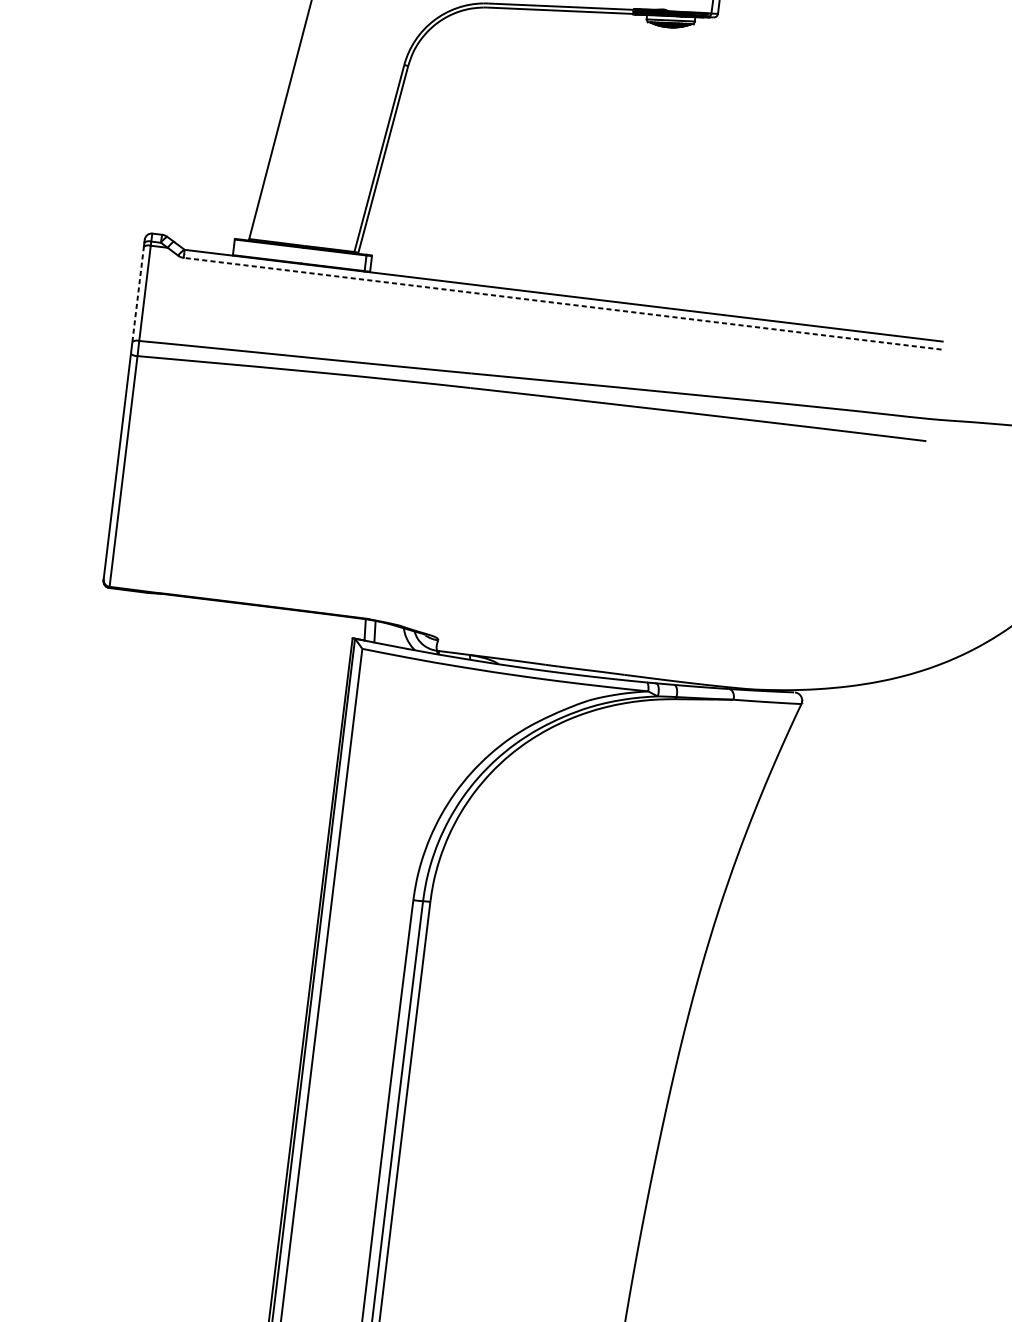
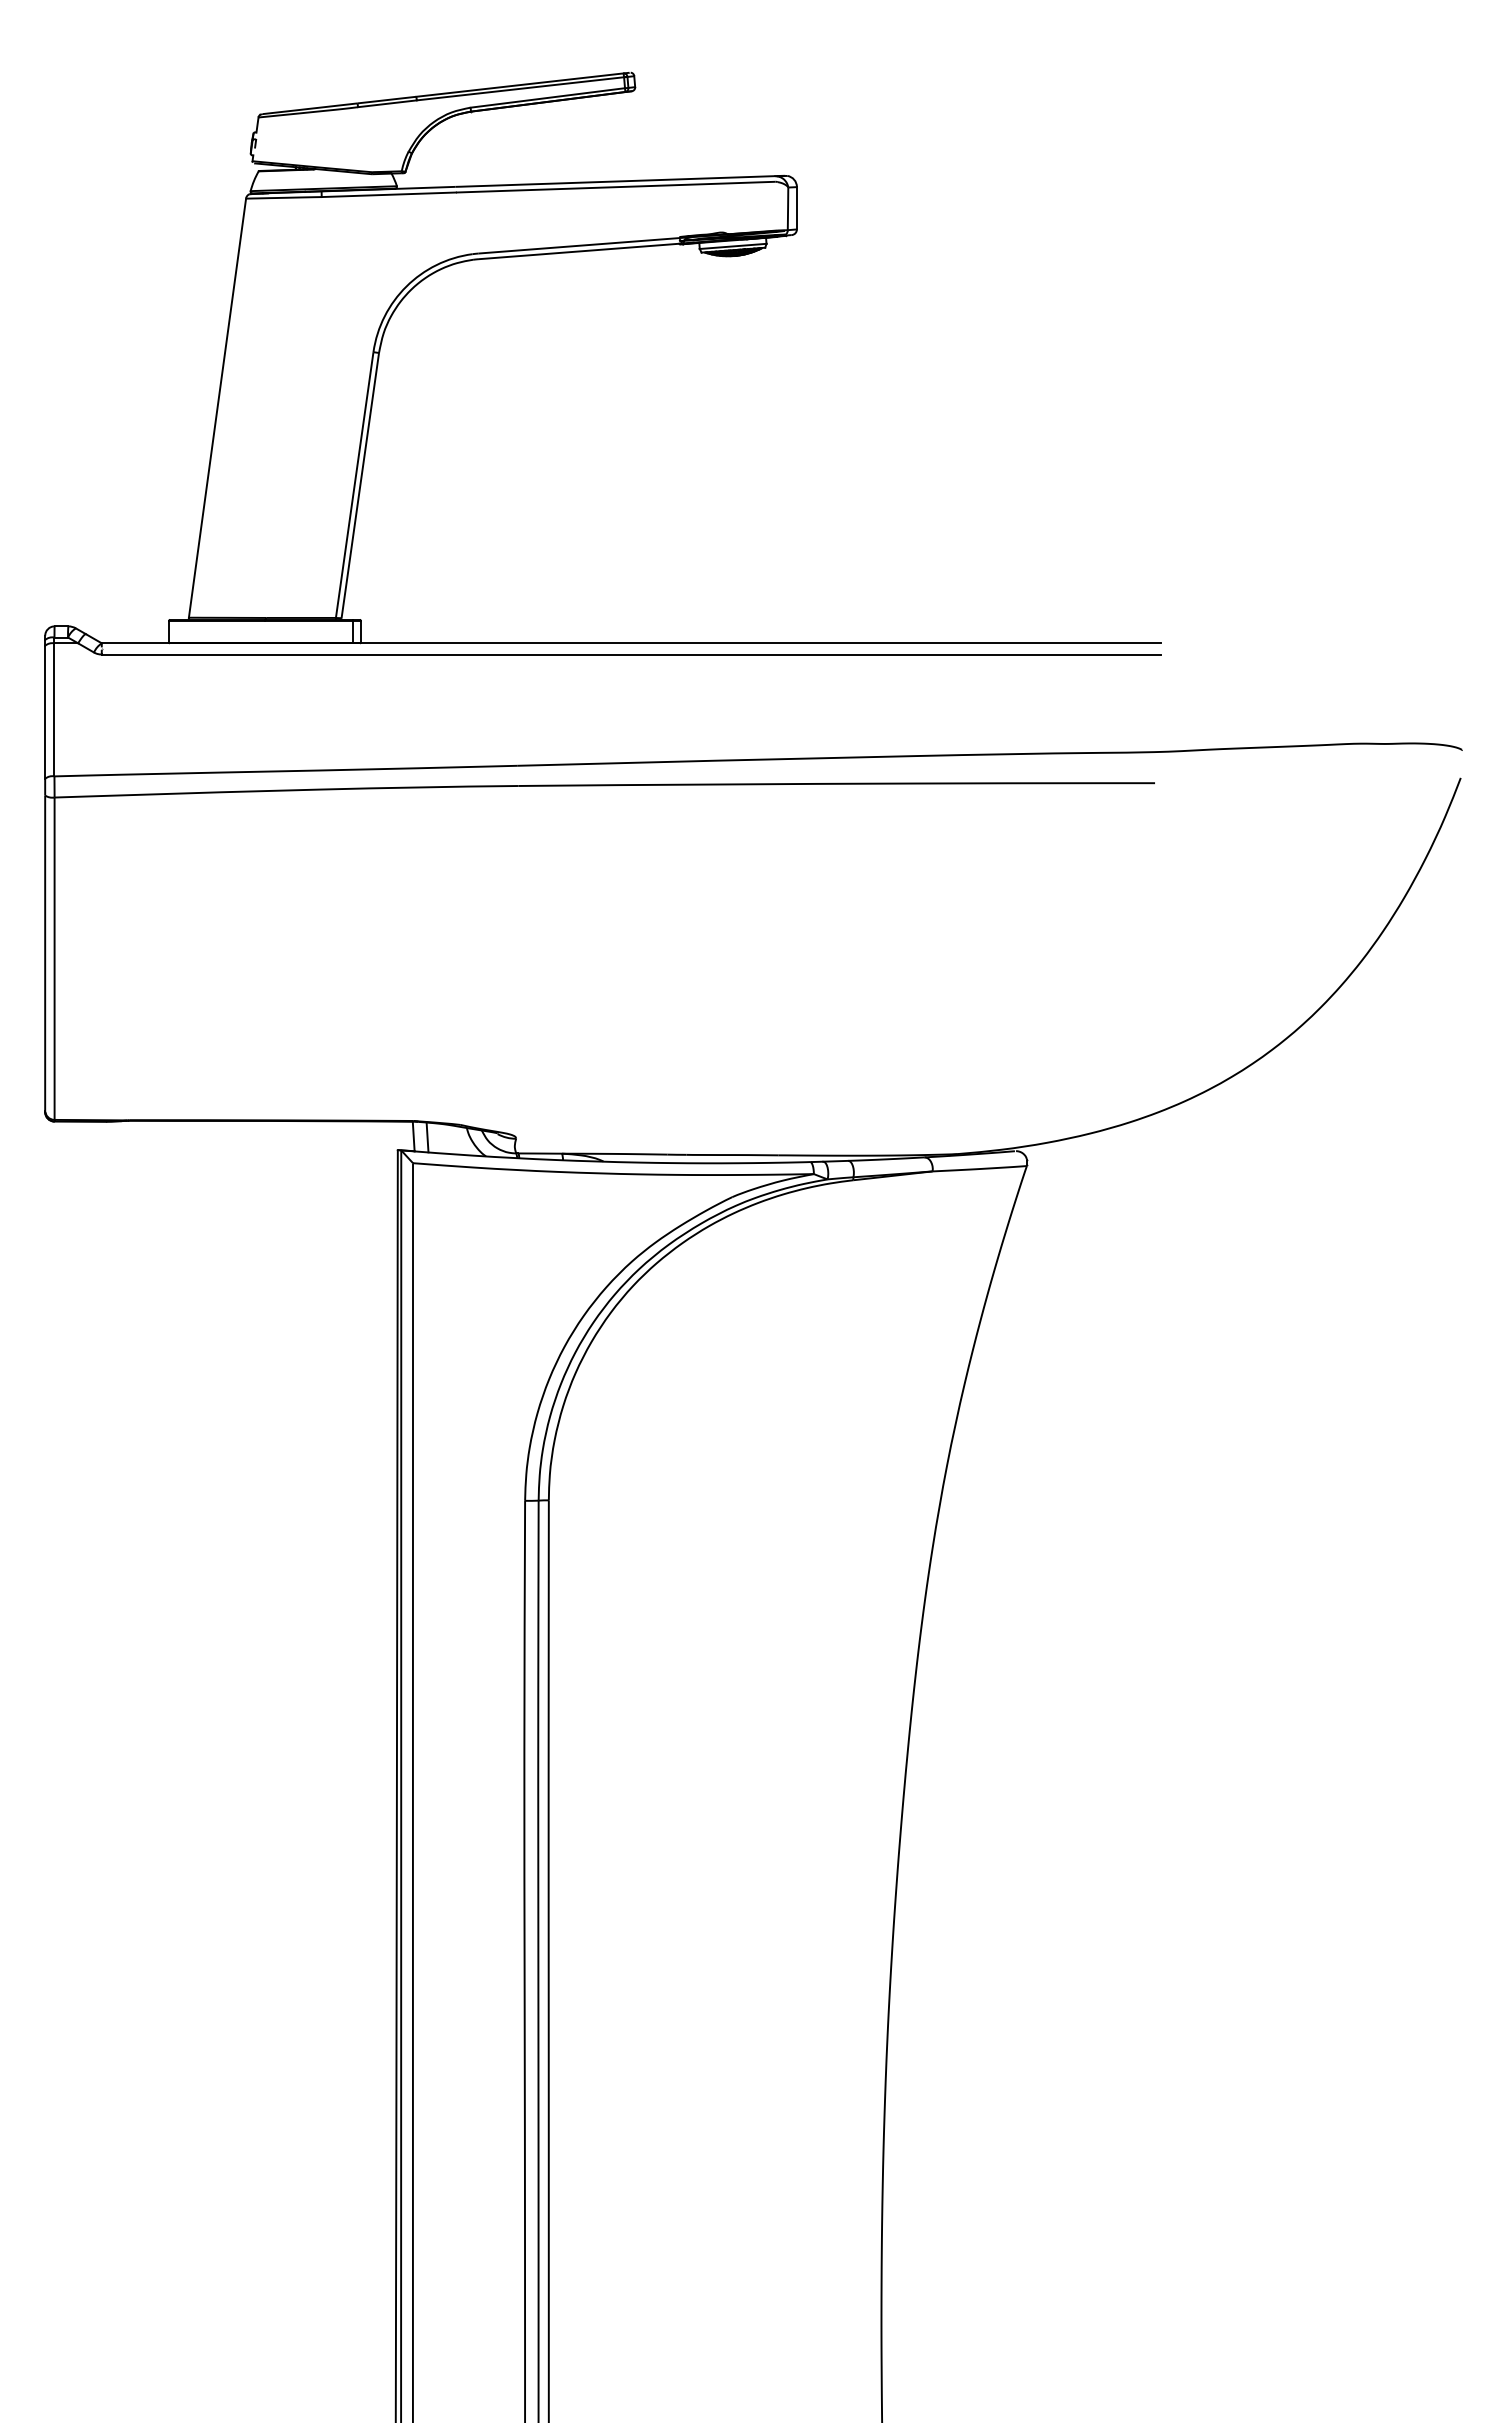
line: (138, 294) -> (45, 712), dashed -> solid
line: (562, 303) -> (630, 654), dashed -> solid

